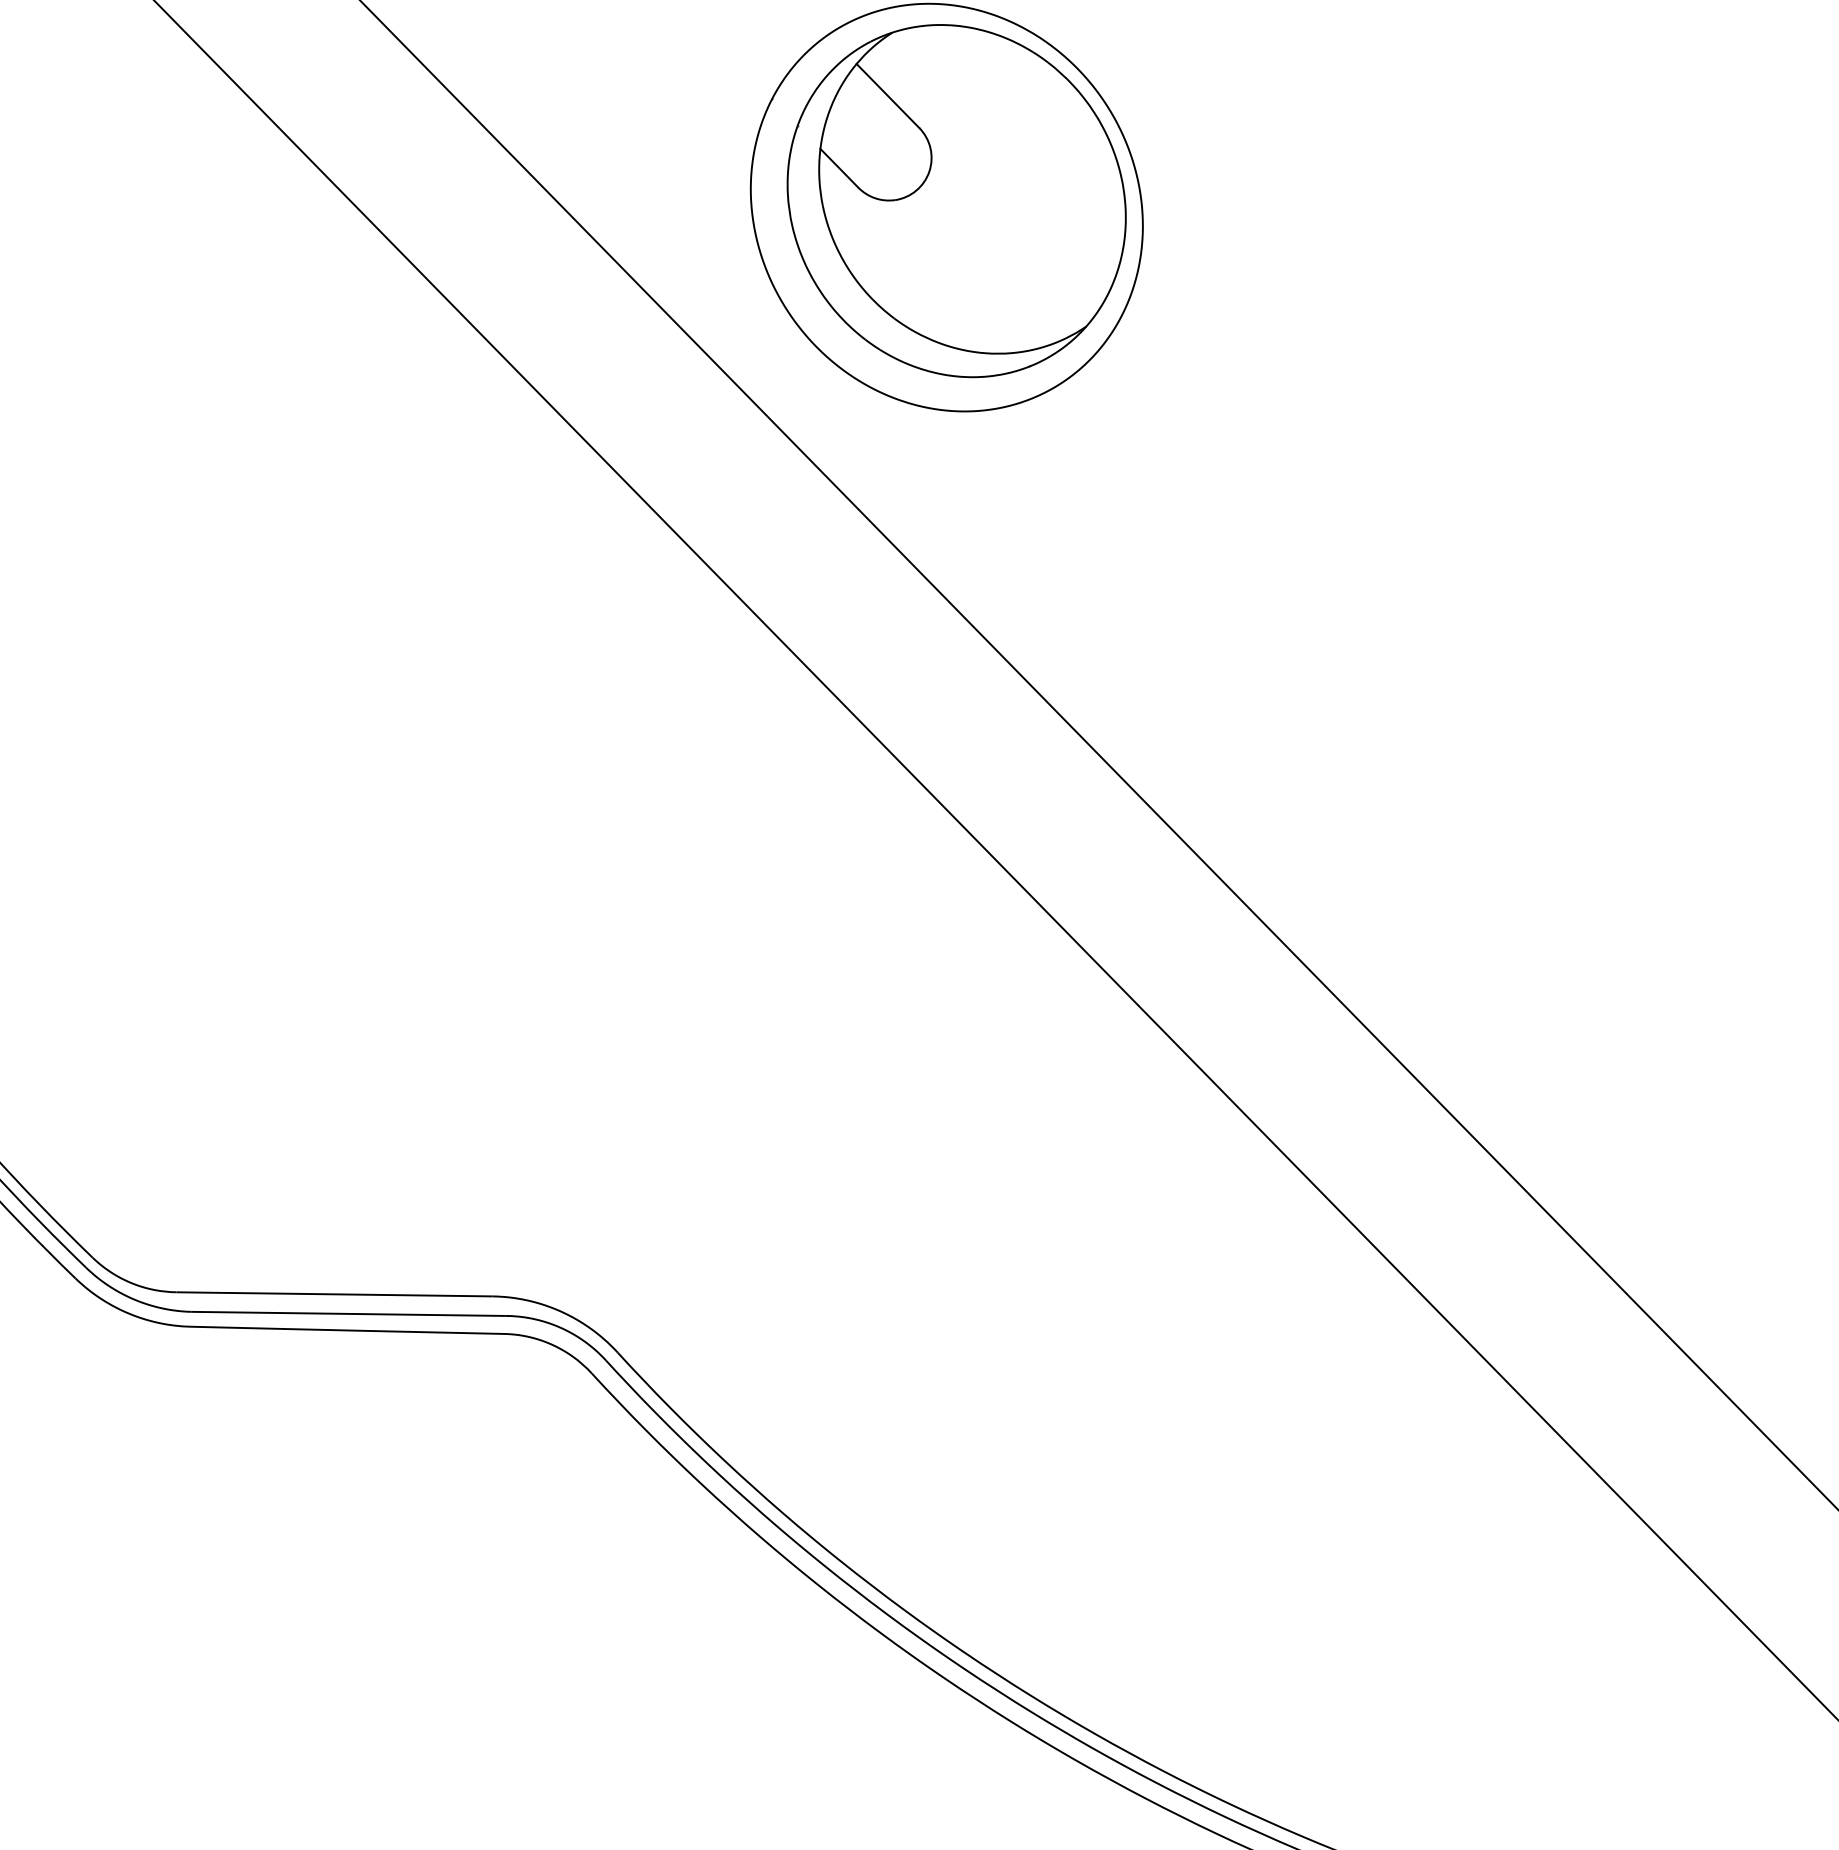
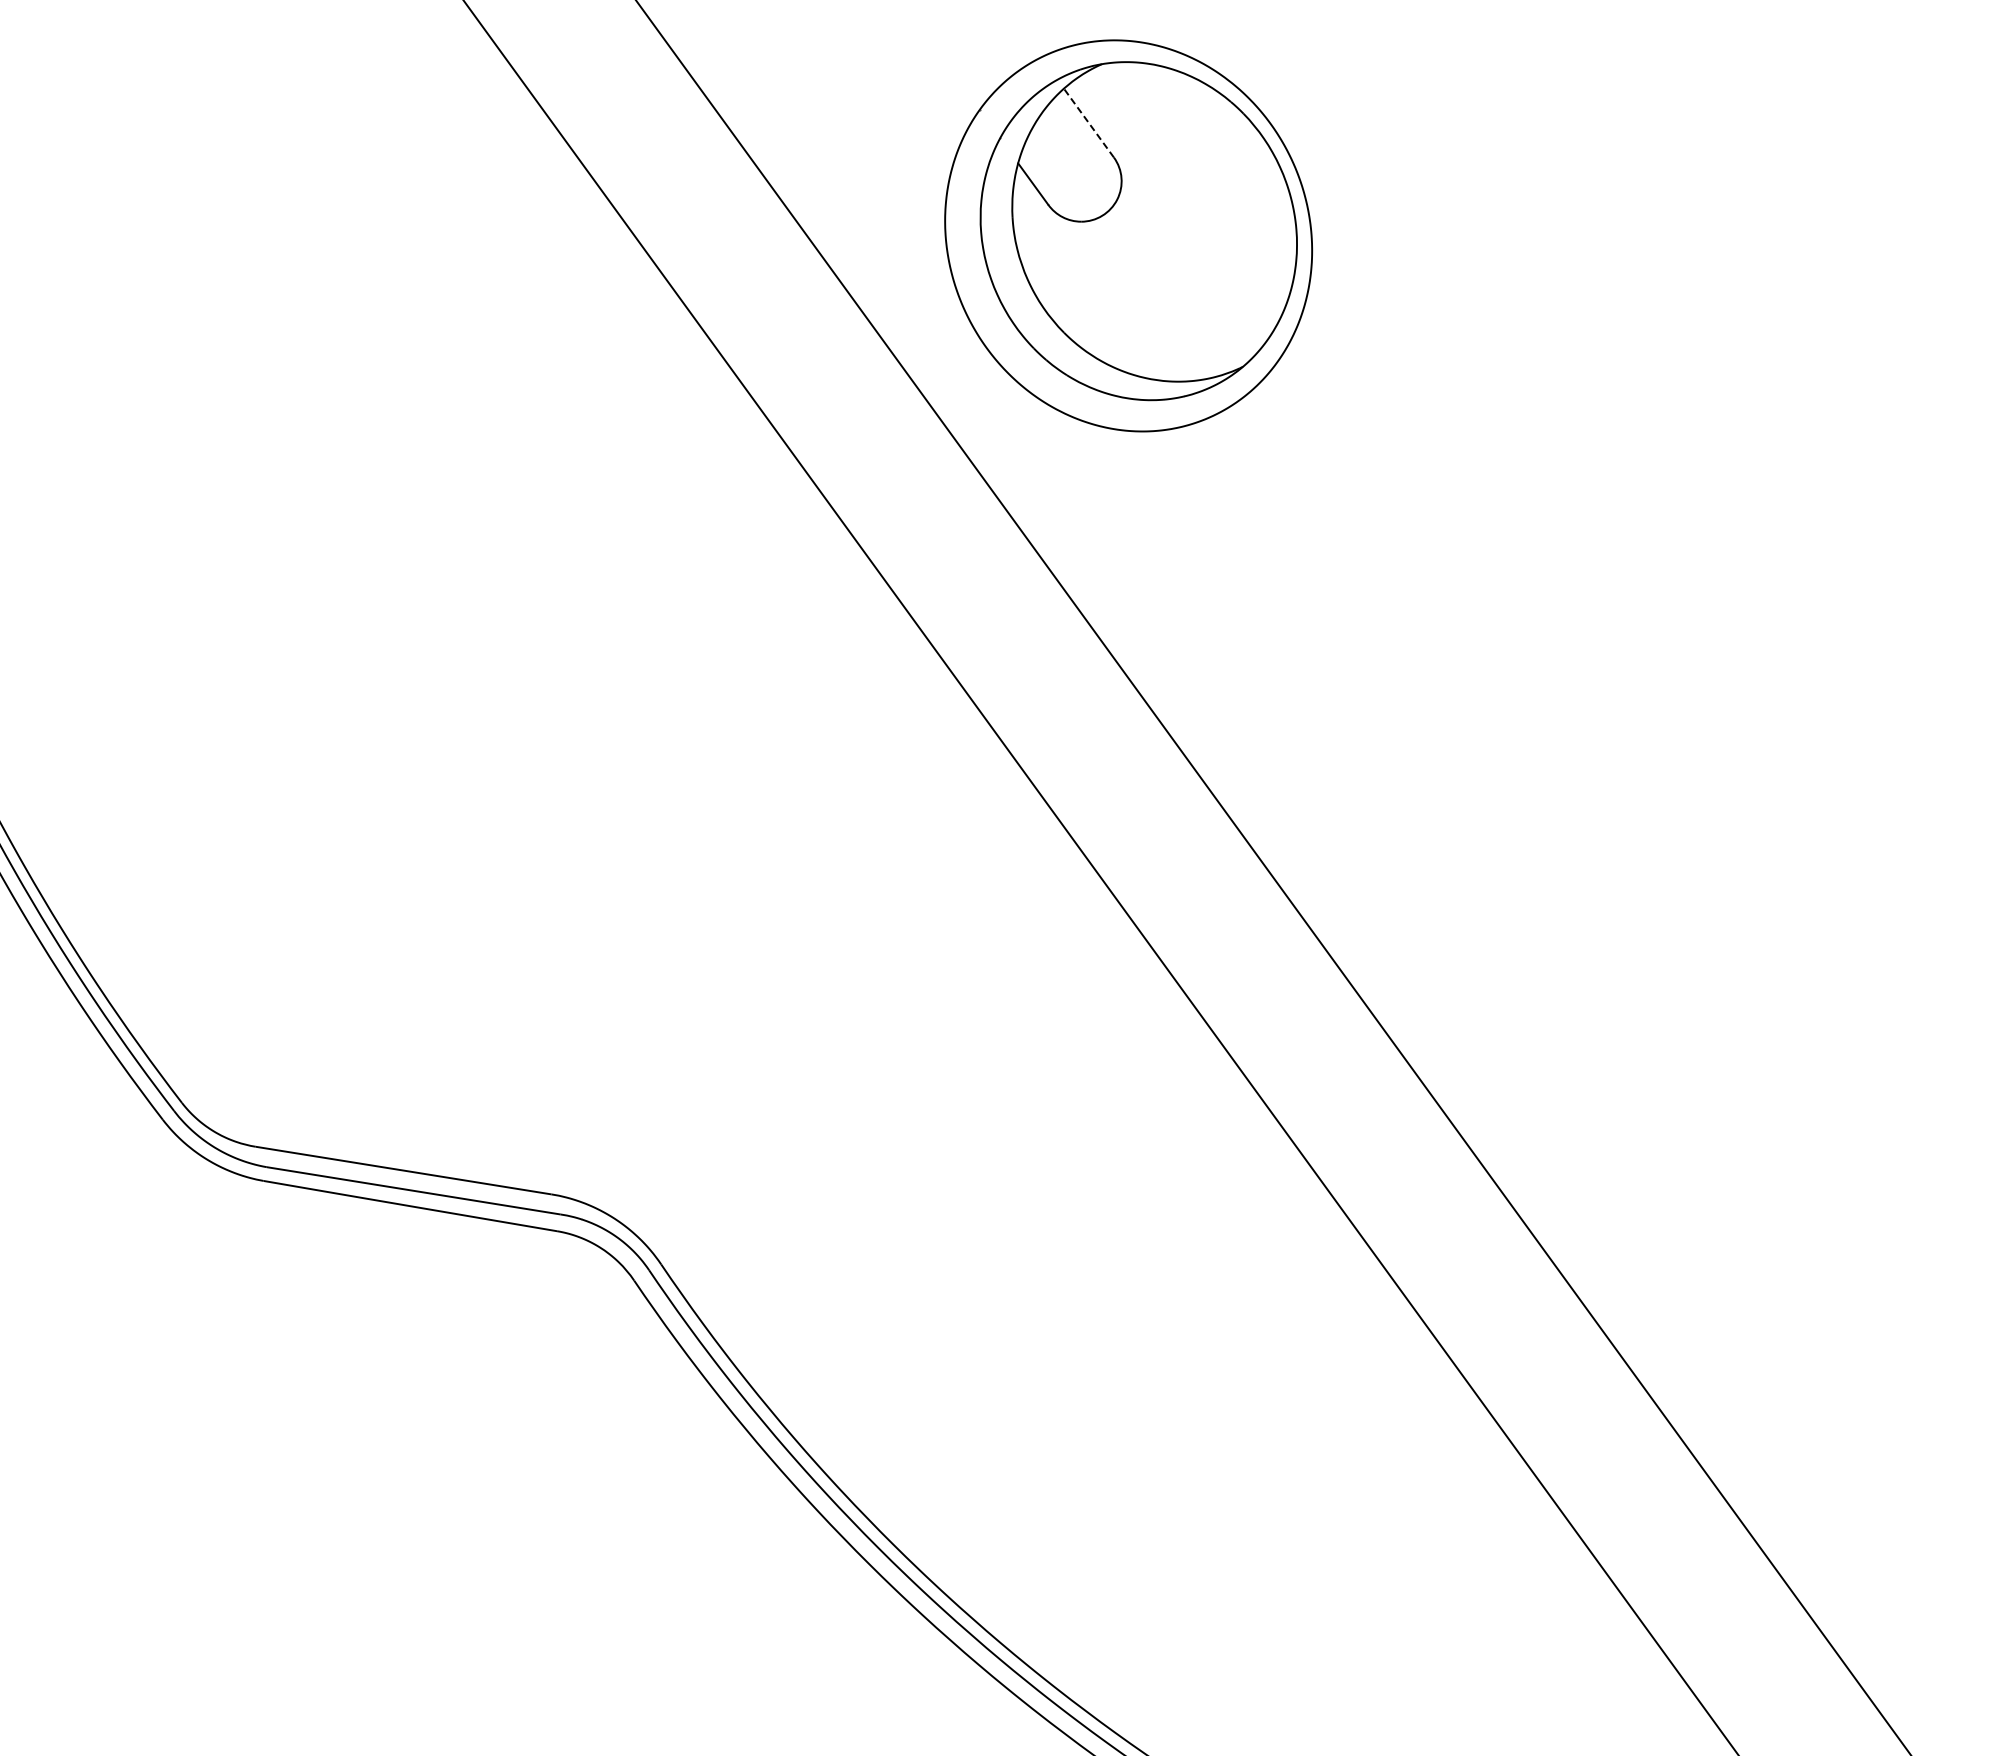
line: (887, 96) -> (1088, 123), solid -> dashed

